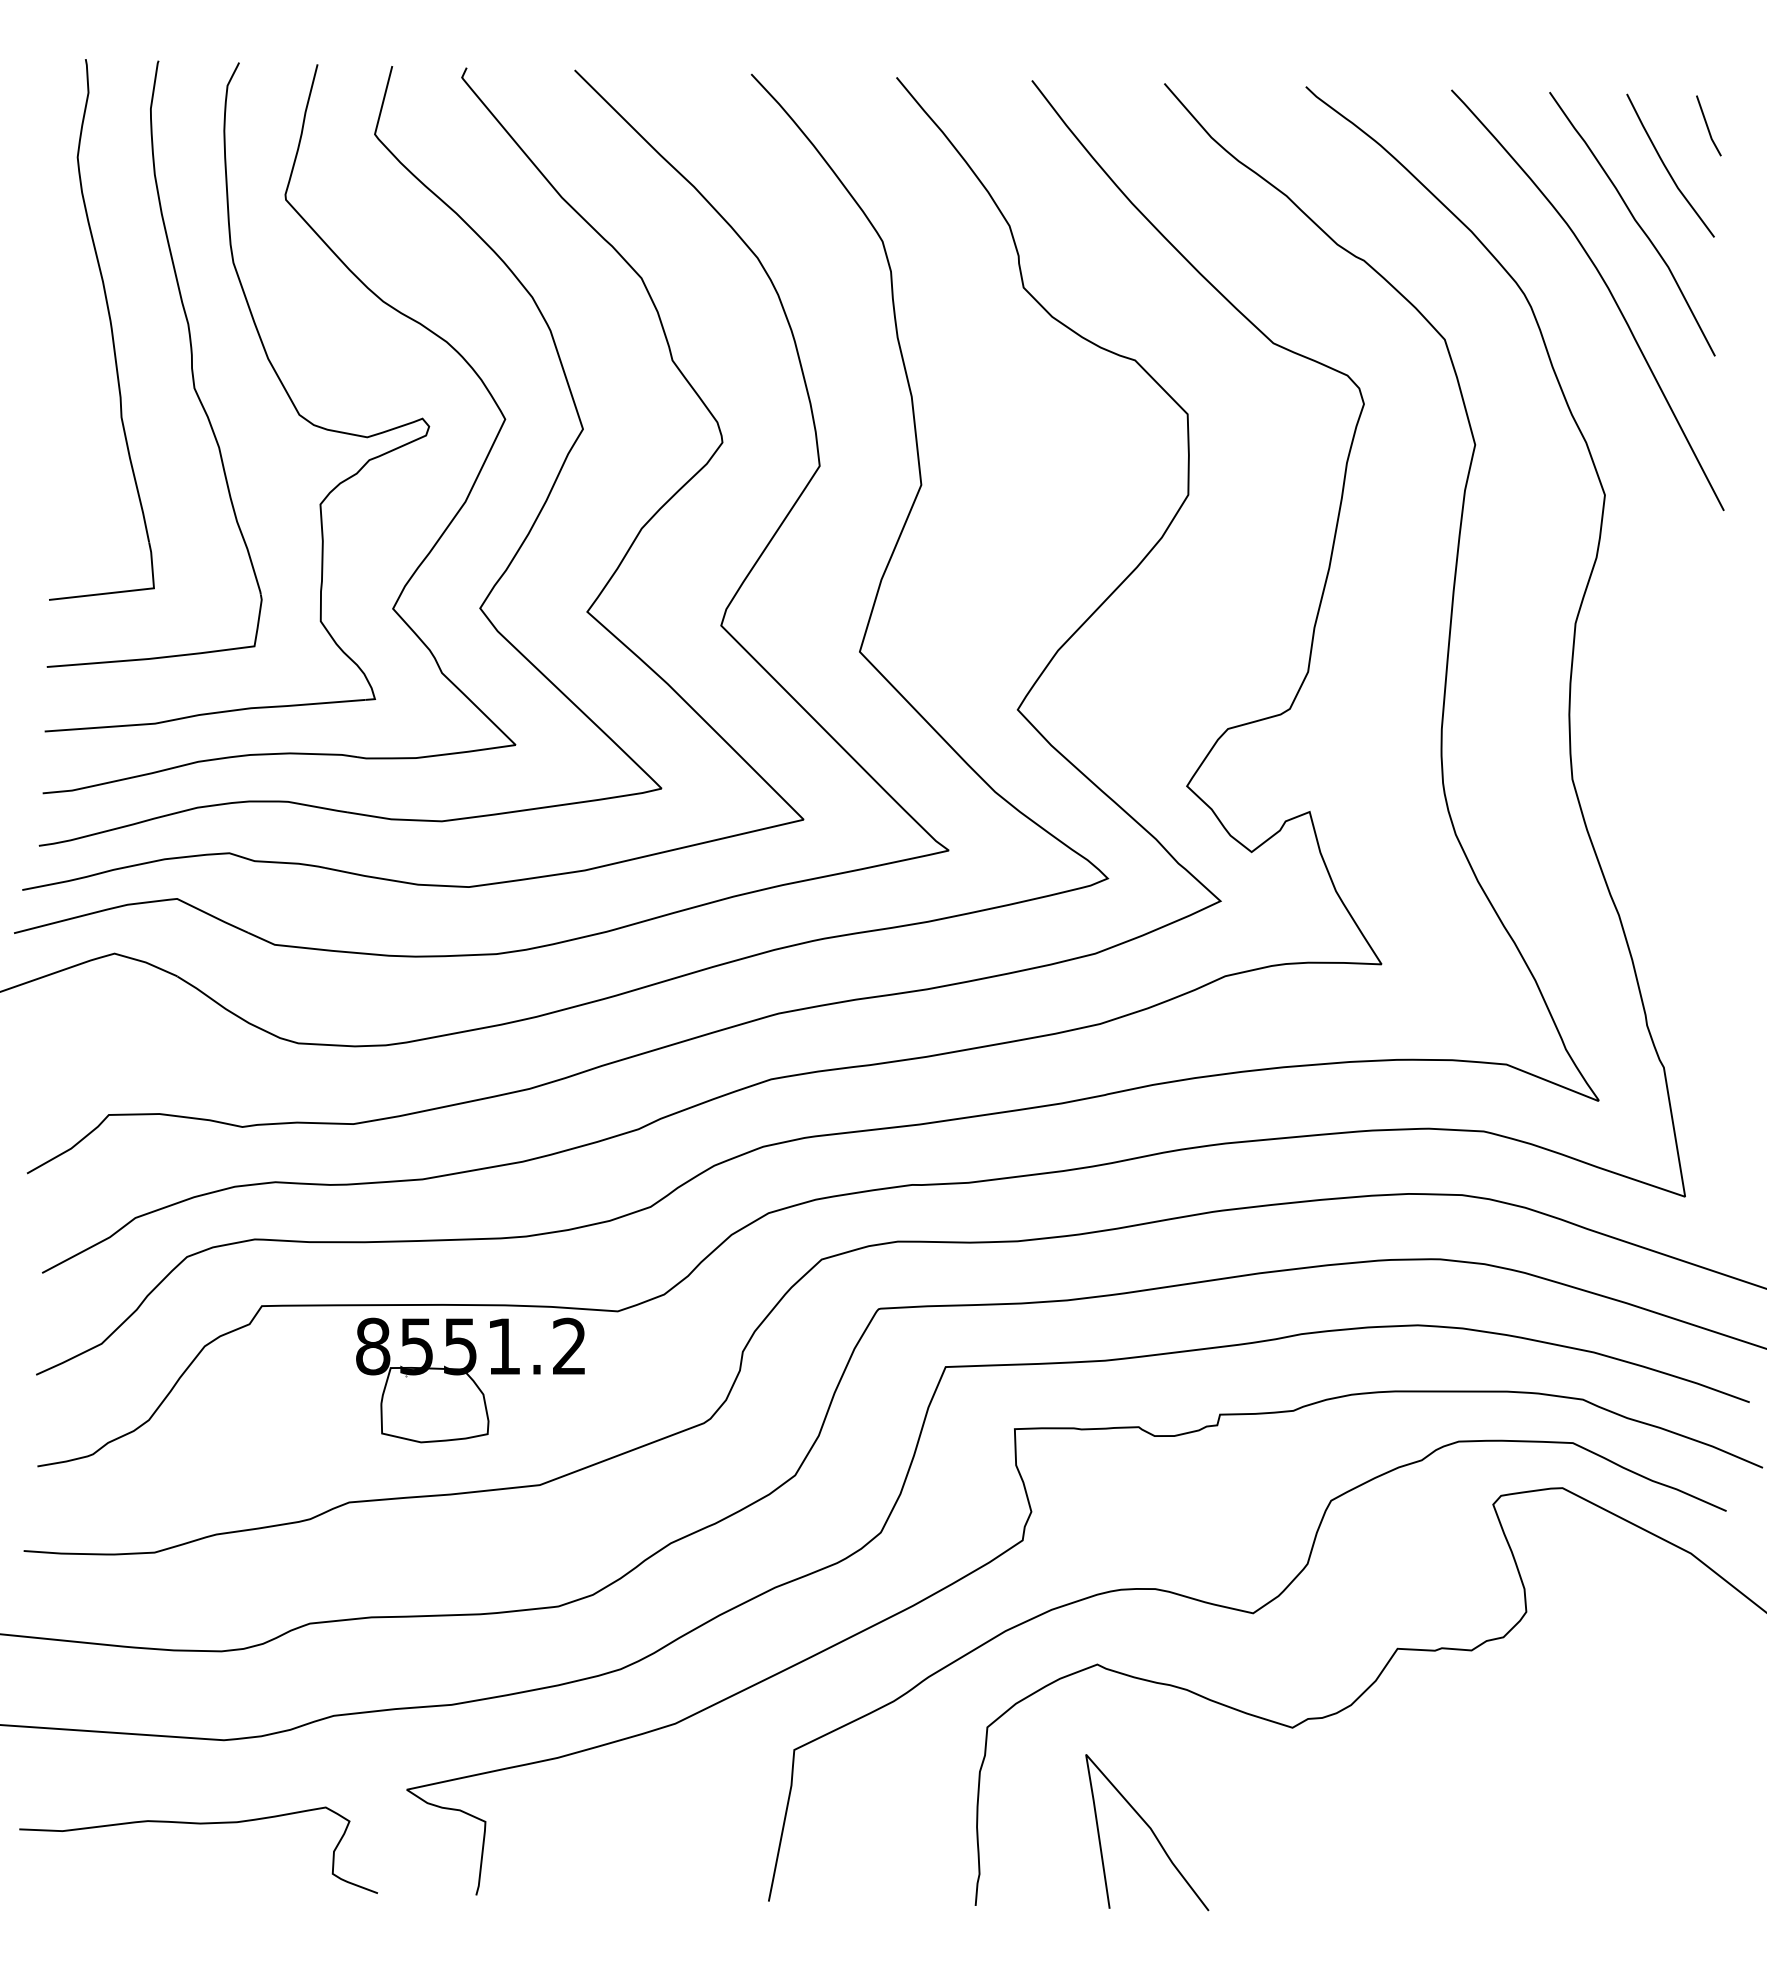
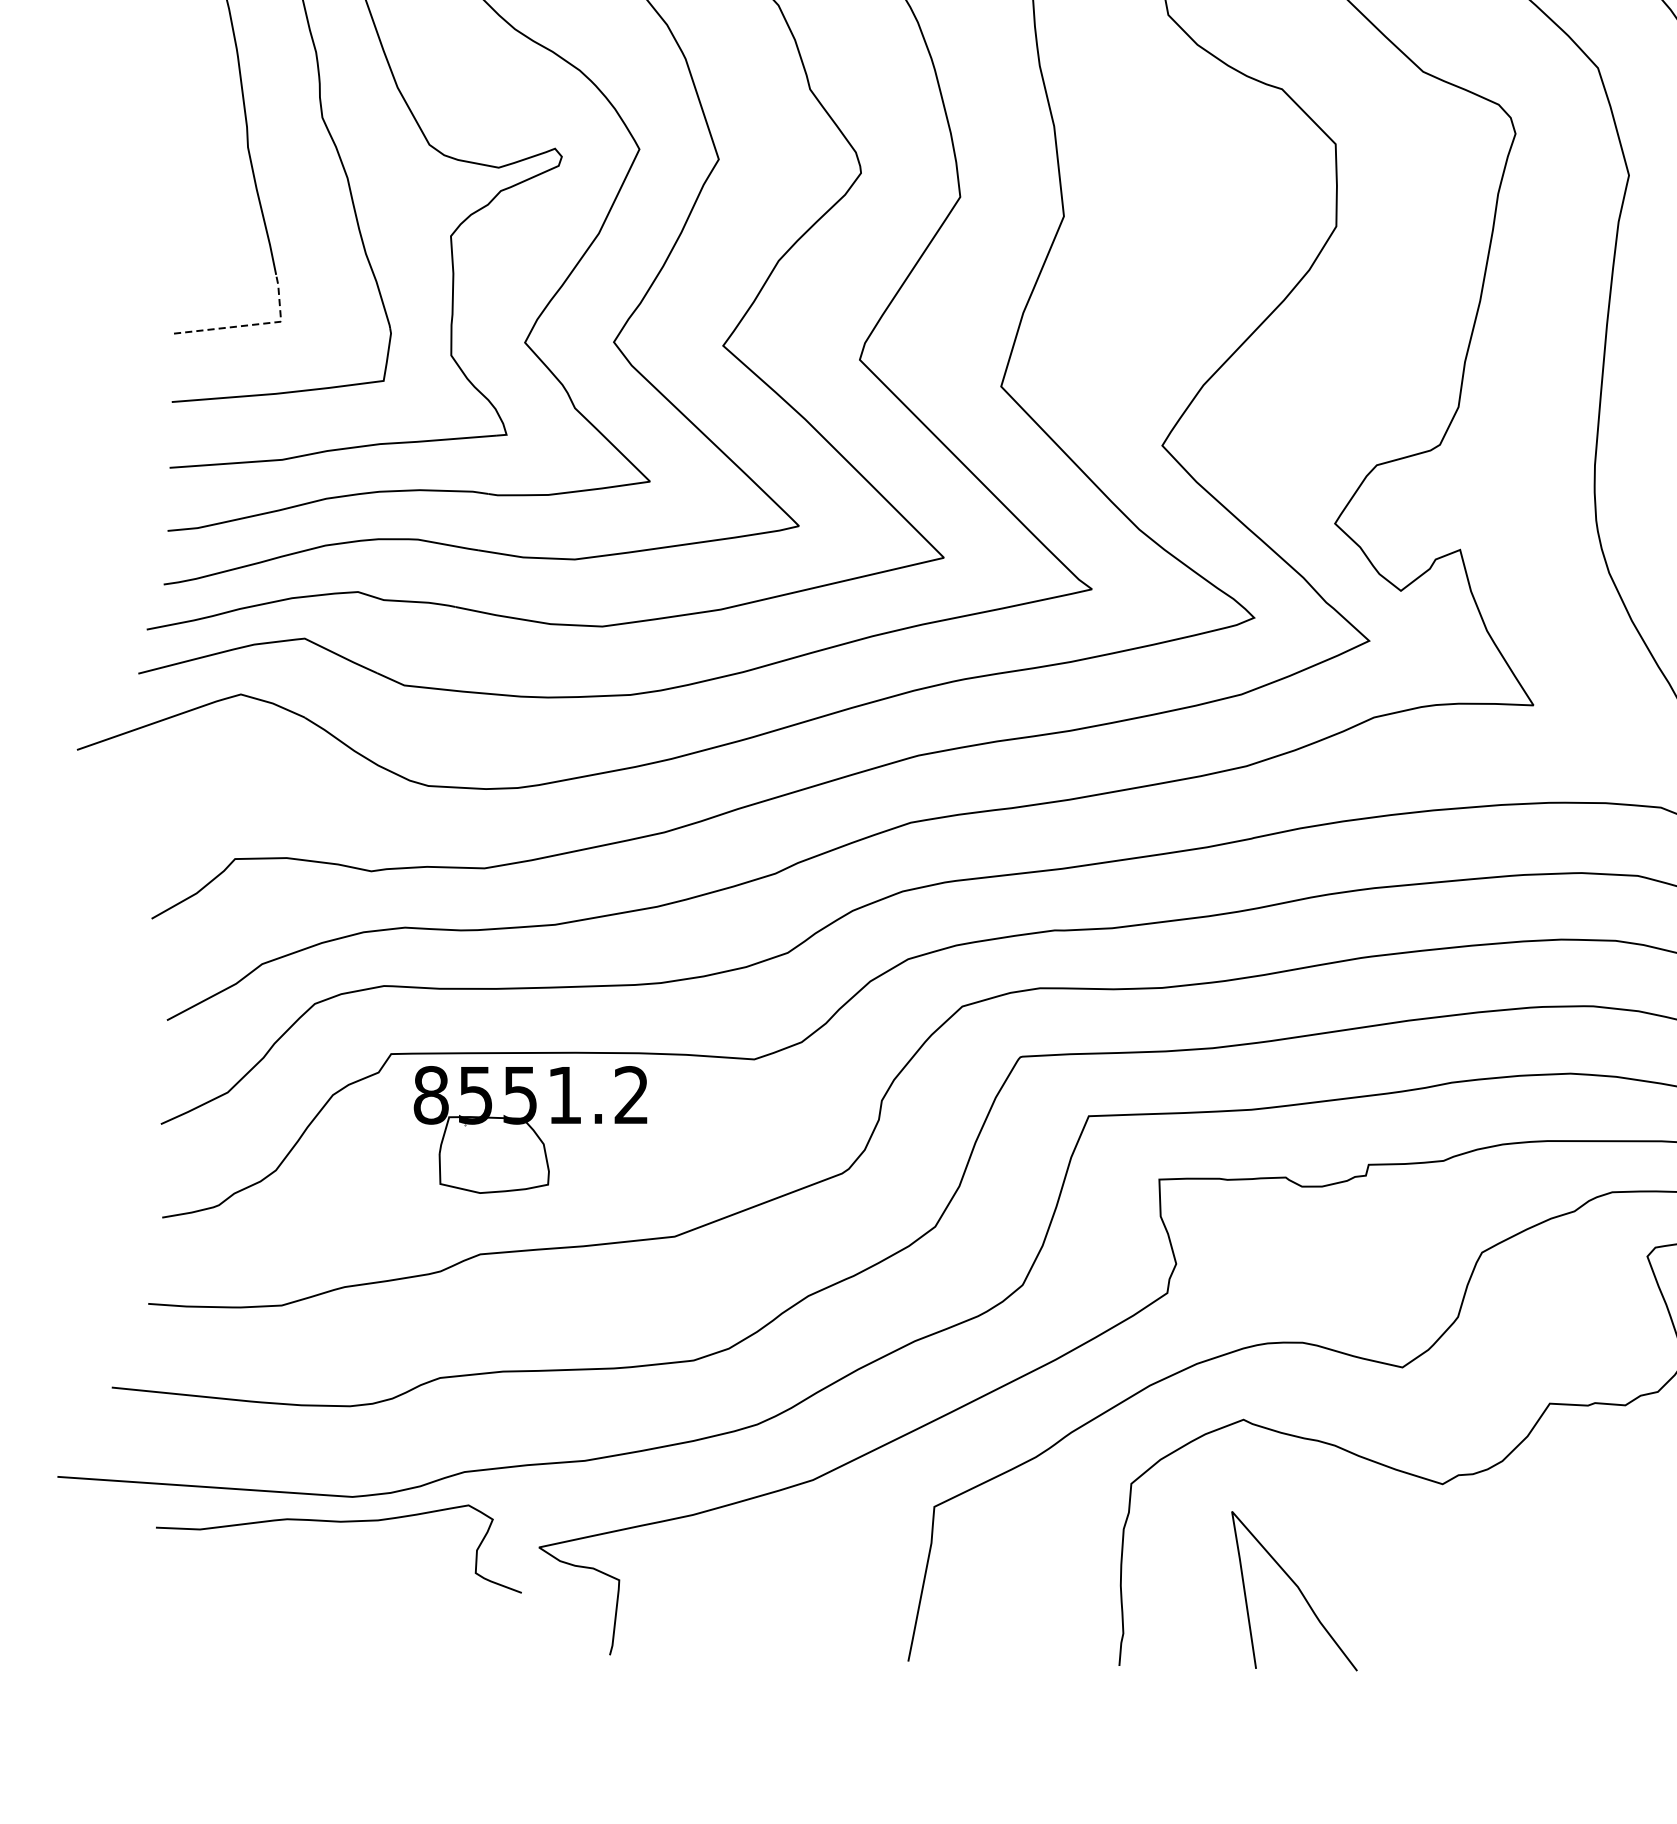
line: (126, 591) -> (253, 325), solid -> dashed
part: (470, 1380) -> (530, 1129), moved
curve: (198, 1824) -> (338, 1522), moved

